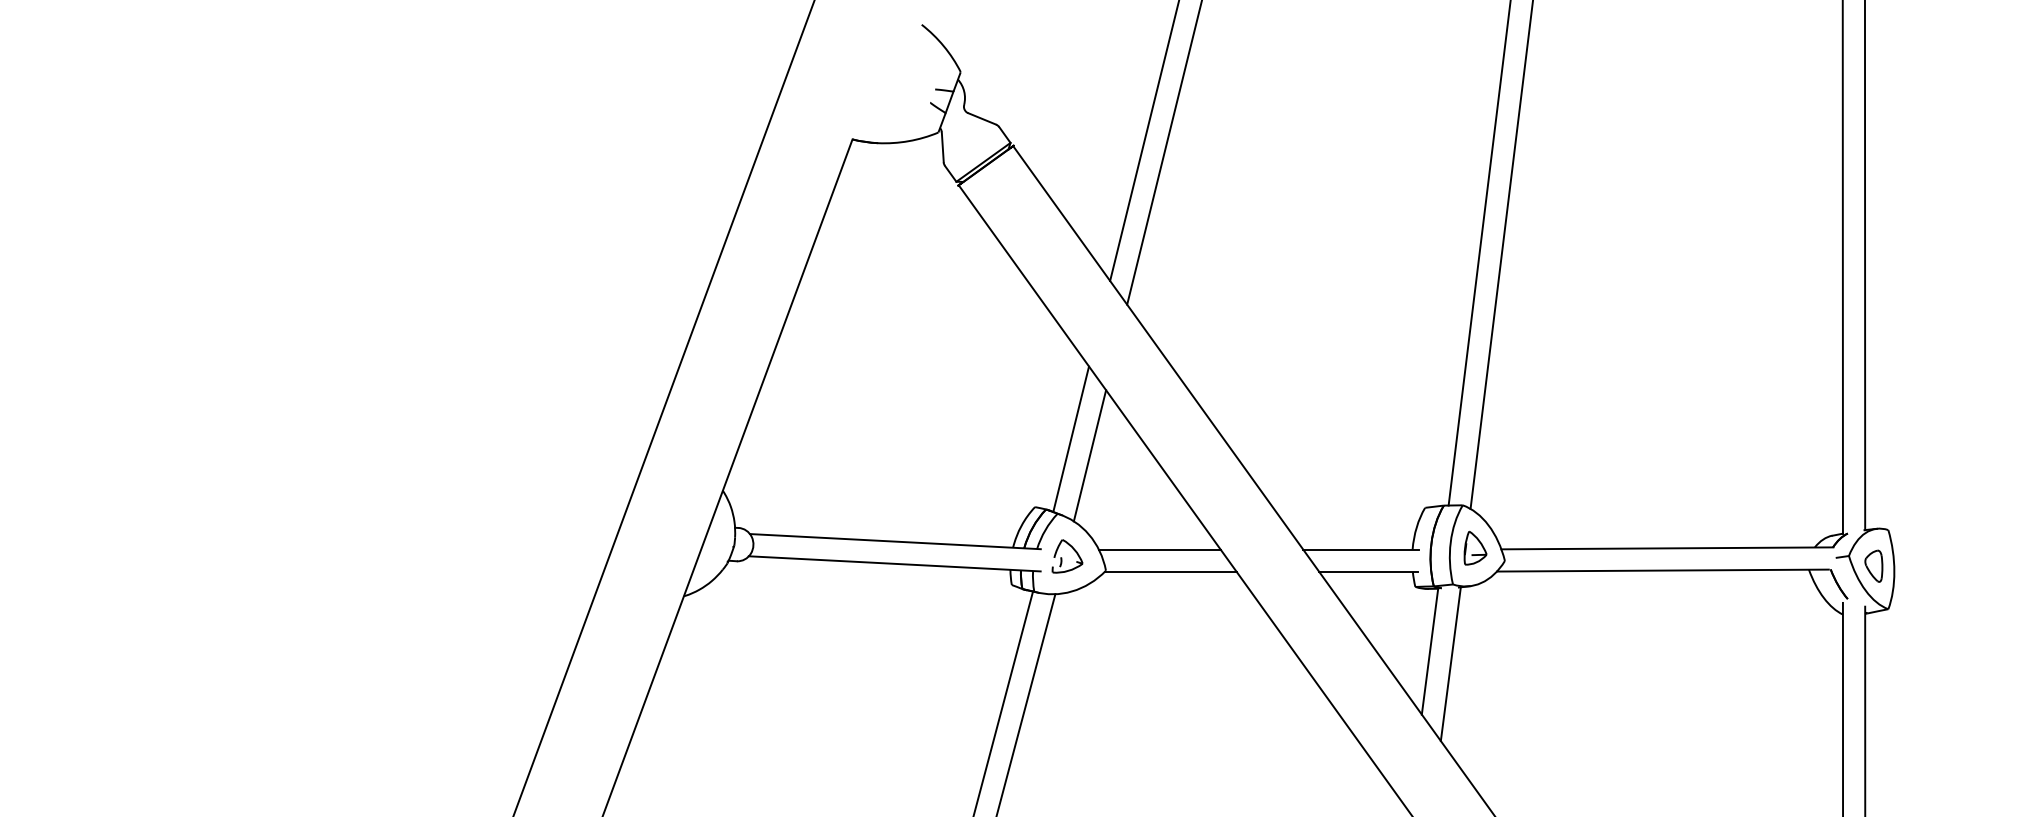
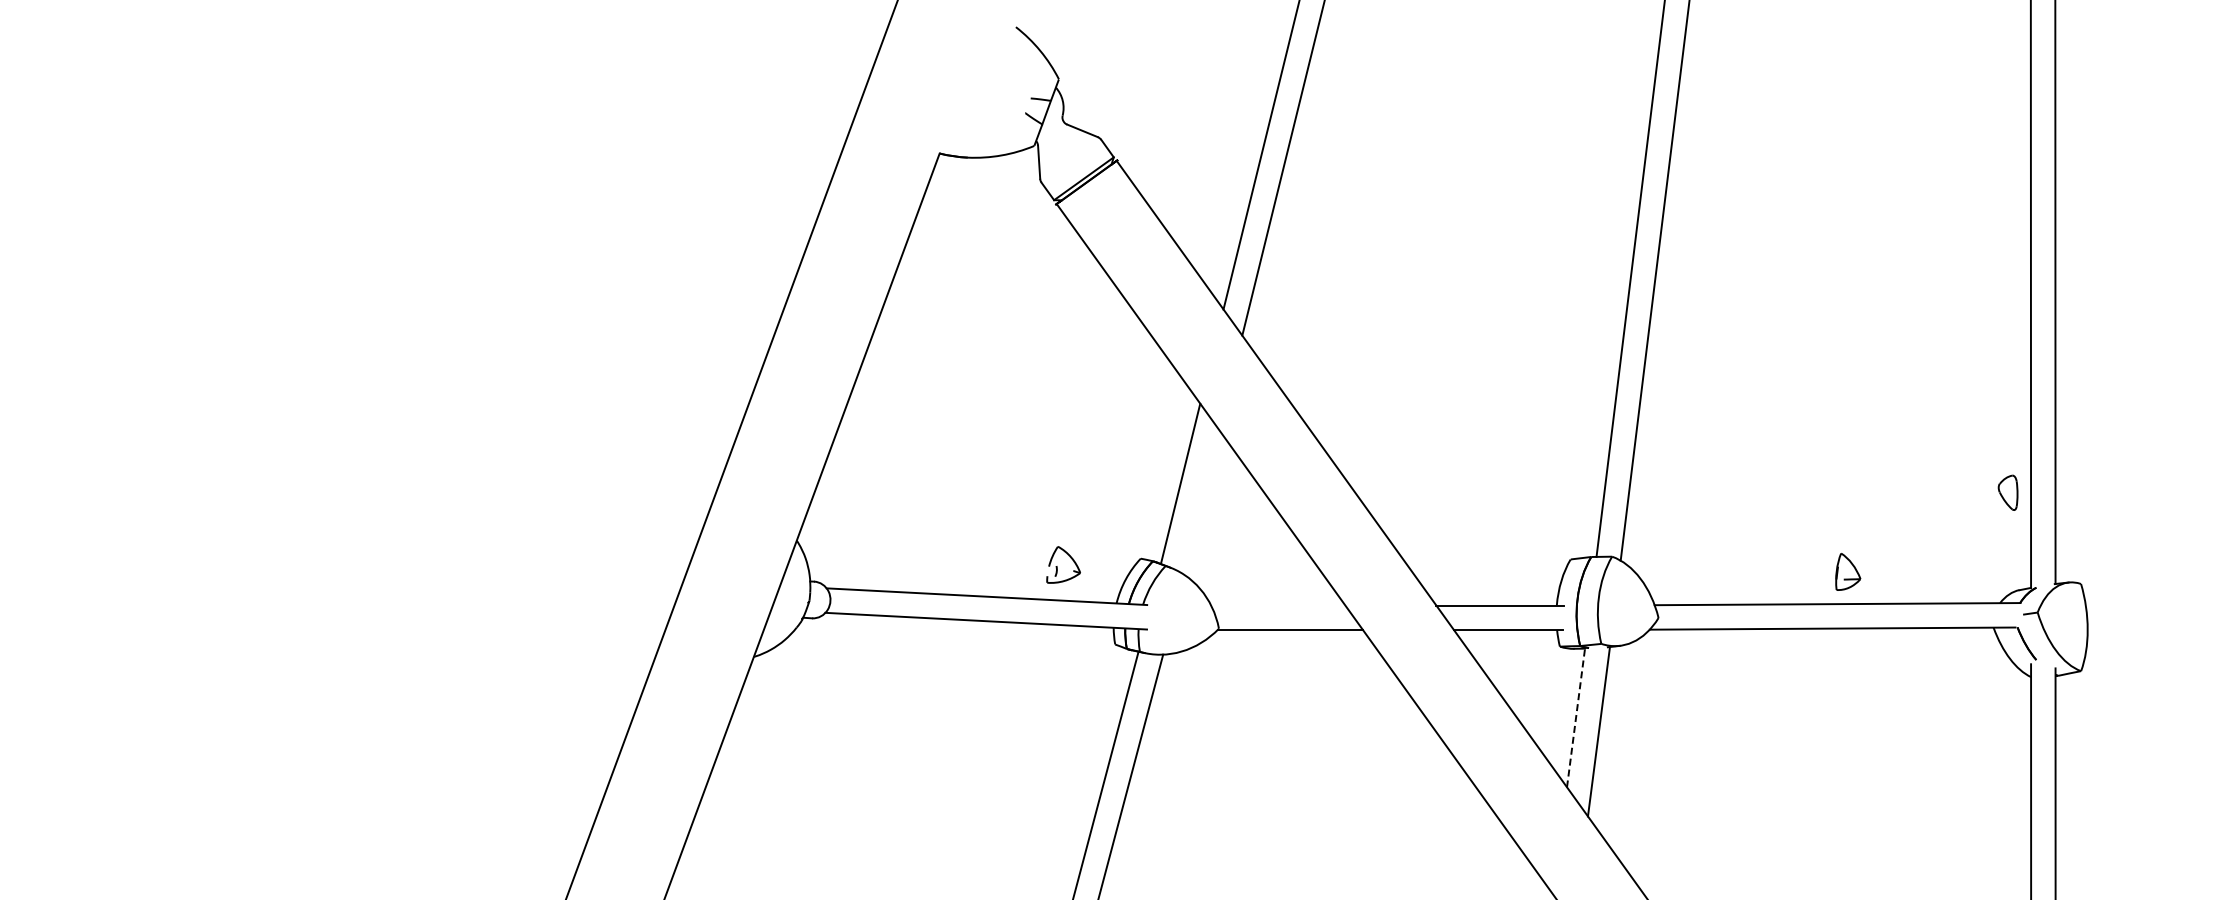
line: (1090, 456) -> (1201, 502), removed
part: (1475, 547) -> (1848, 571), moved
line: (1160, 549) -> (1278, 605), removed
part: (1062, 557) -> (1057, 566), moved
part: (1873, 565) -> (2007, 492), moved
line: (1430, 651) -> (1576, 717), solid -> dashed

